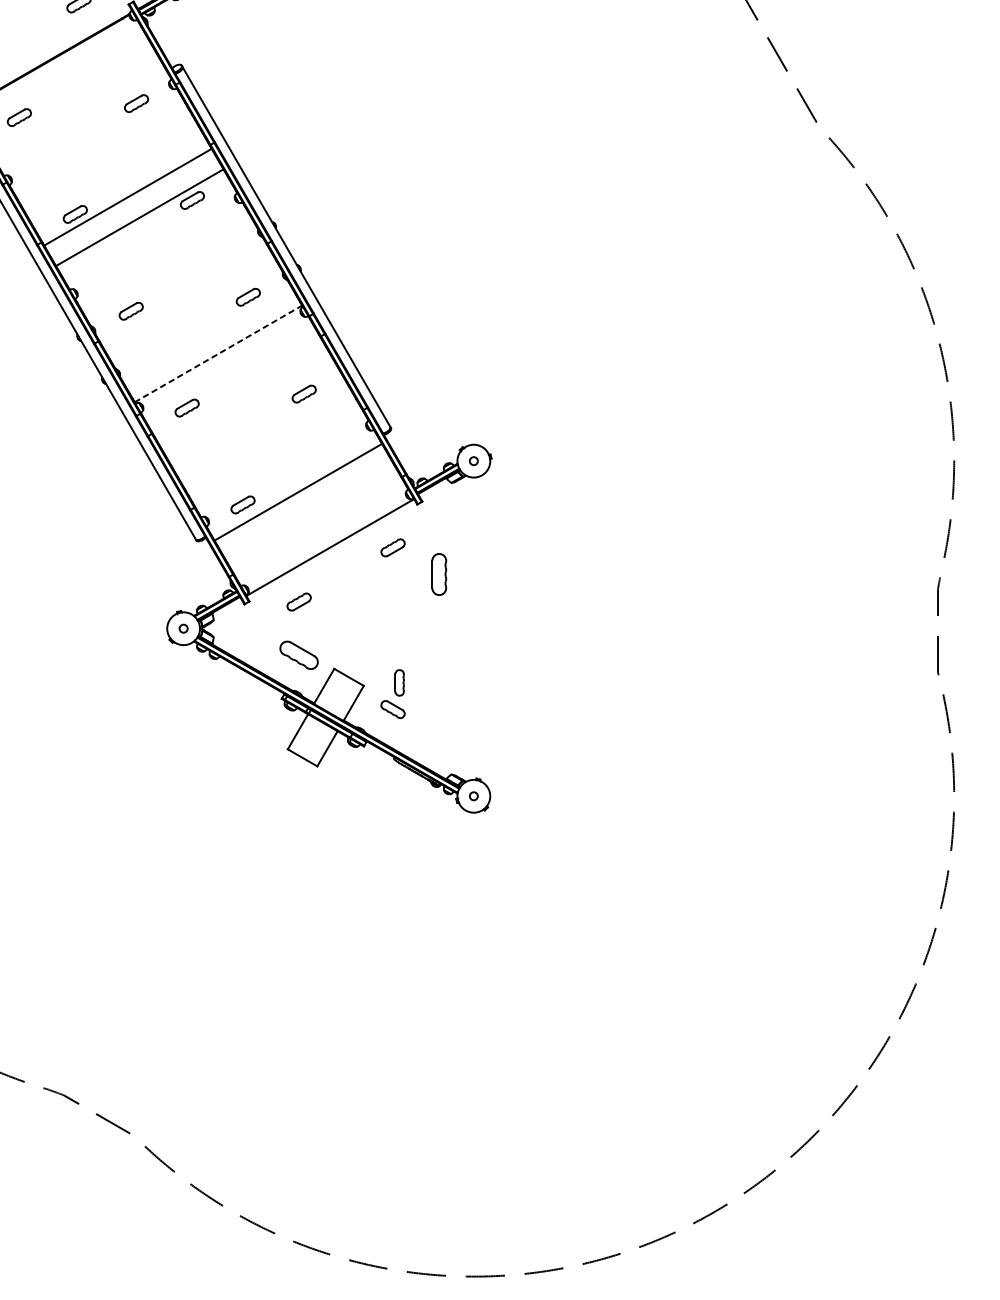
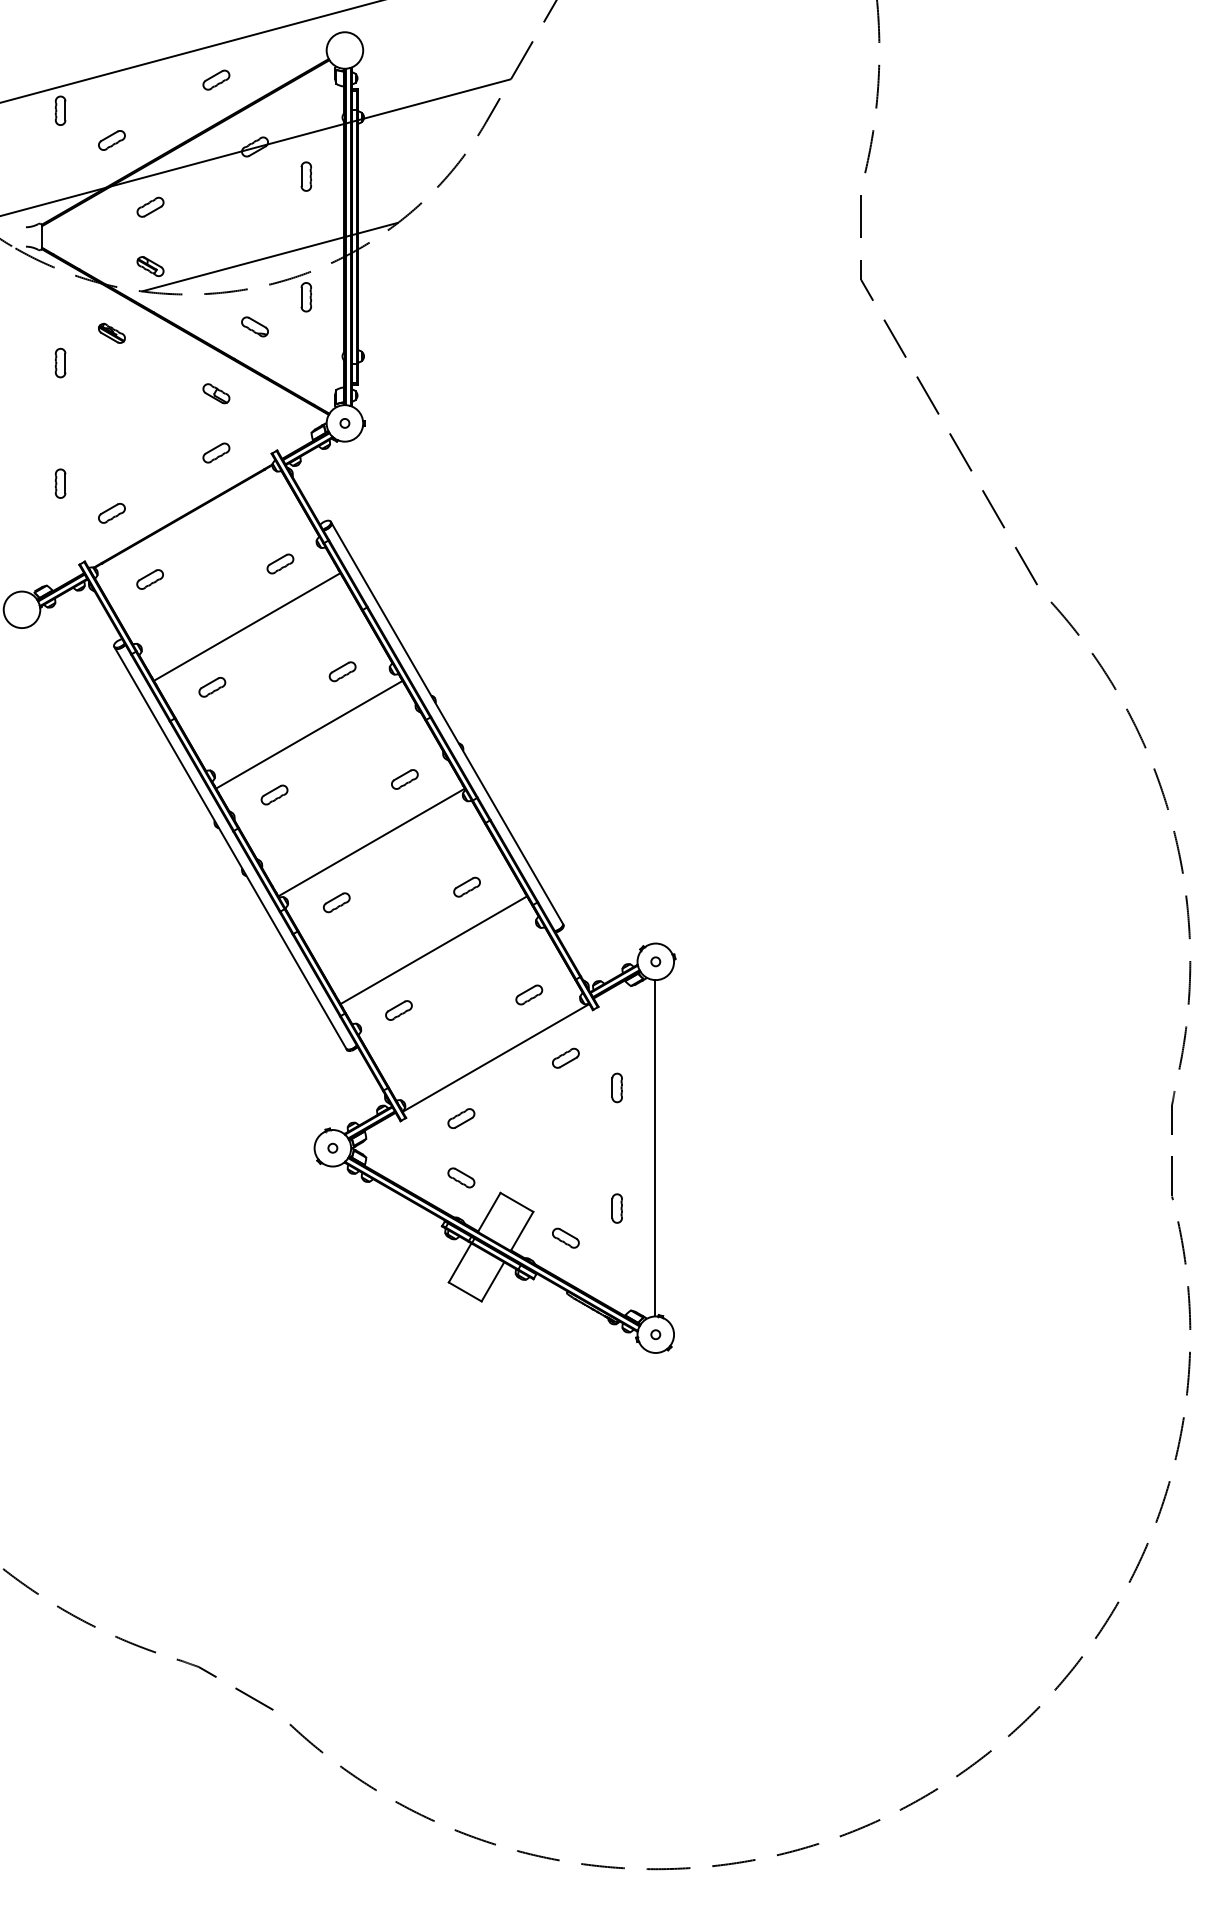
line: (127, 196) -> (246, 626), moved
line: (140, 217) -> (309, 734), moved
line: (218, 353) -> (371, 842), dashed -> solid
part: (360, 490) -> (529, 994), added
line: (298, 492) -> (433, 950), moved
part: (438, 574) -> (616, 1087), size x0.62
line: (473, 628) -> (655, 1148), added
part: (299, 654) -> (461, 1177), size x0.62
part: (398, 682) -> (616, 1208), moved

